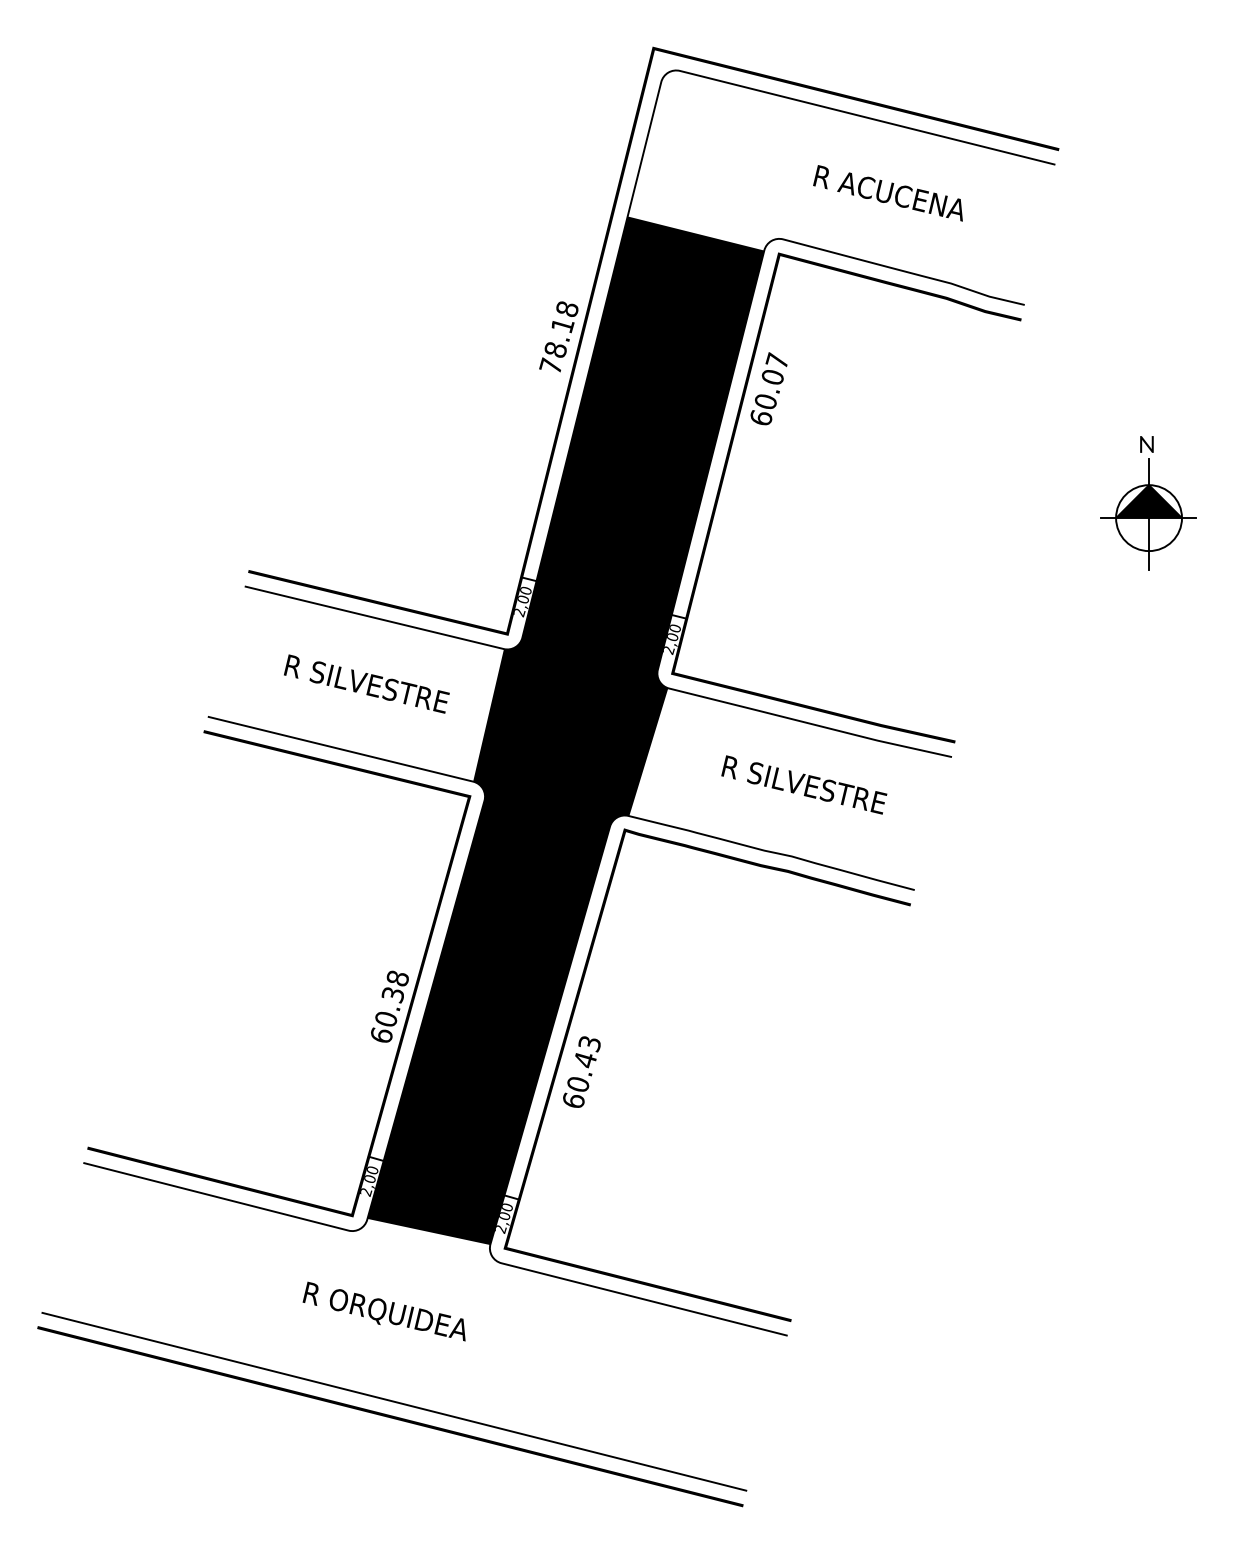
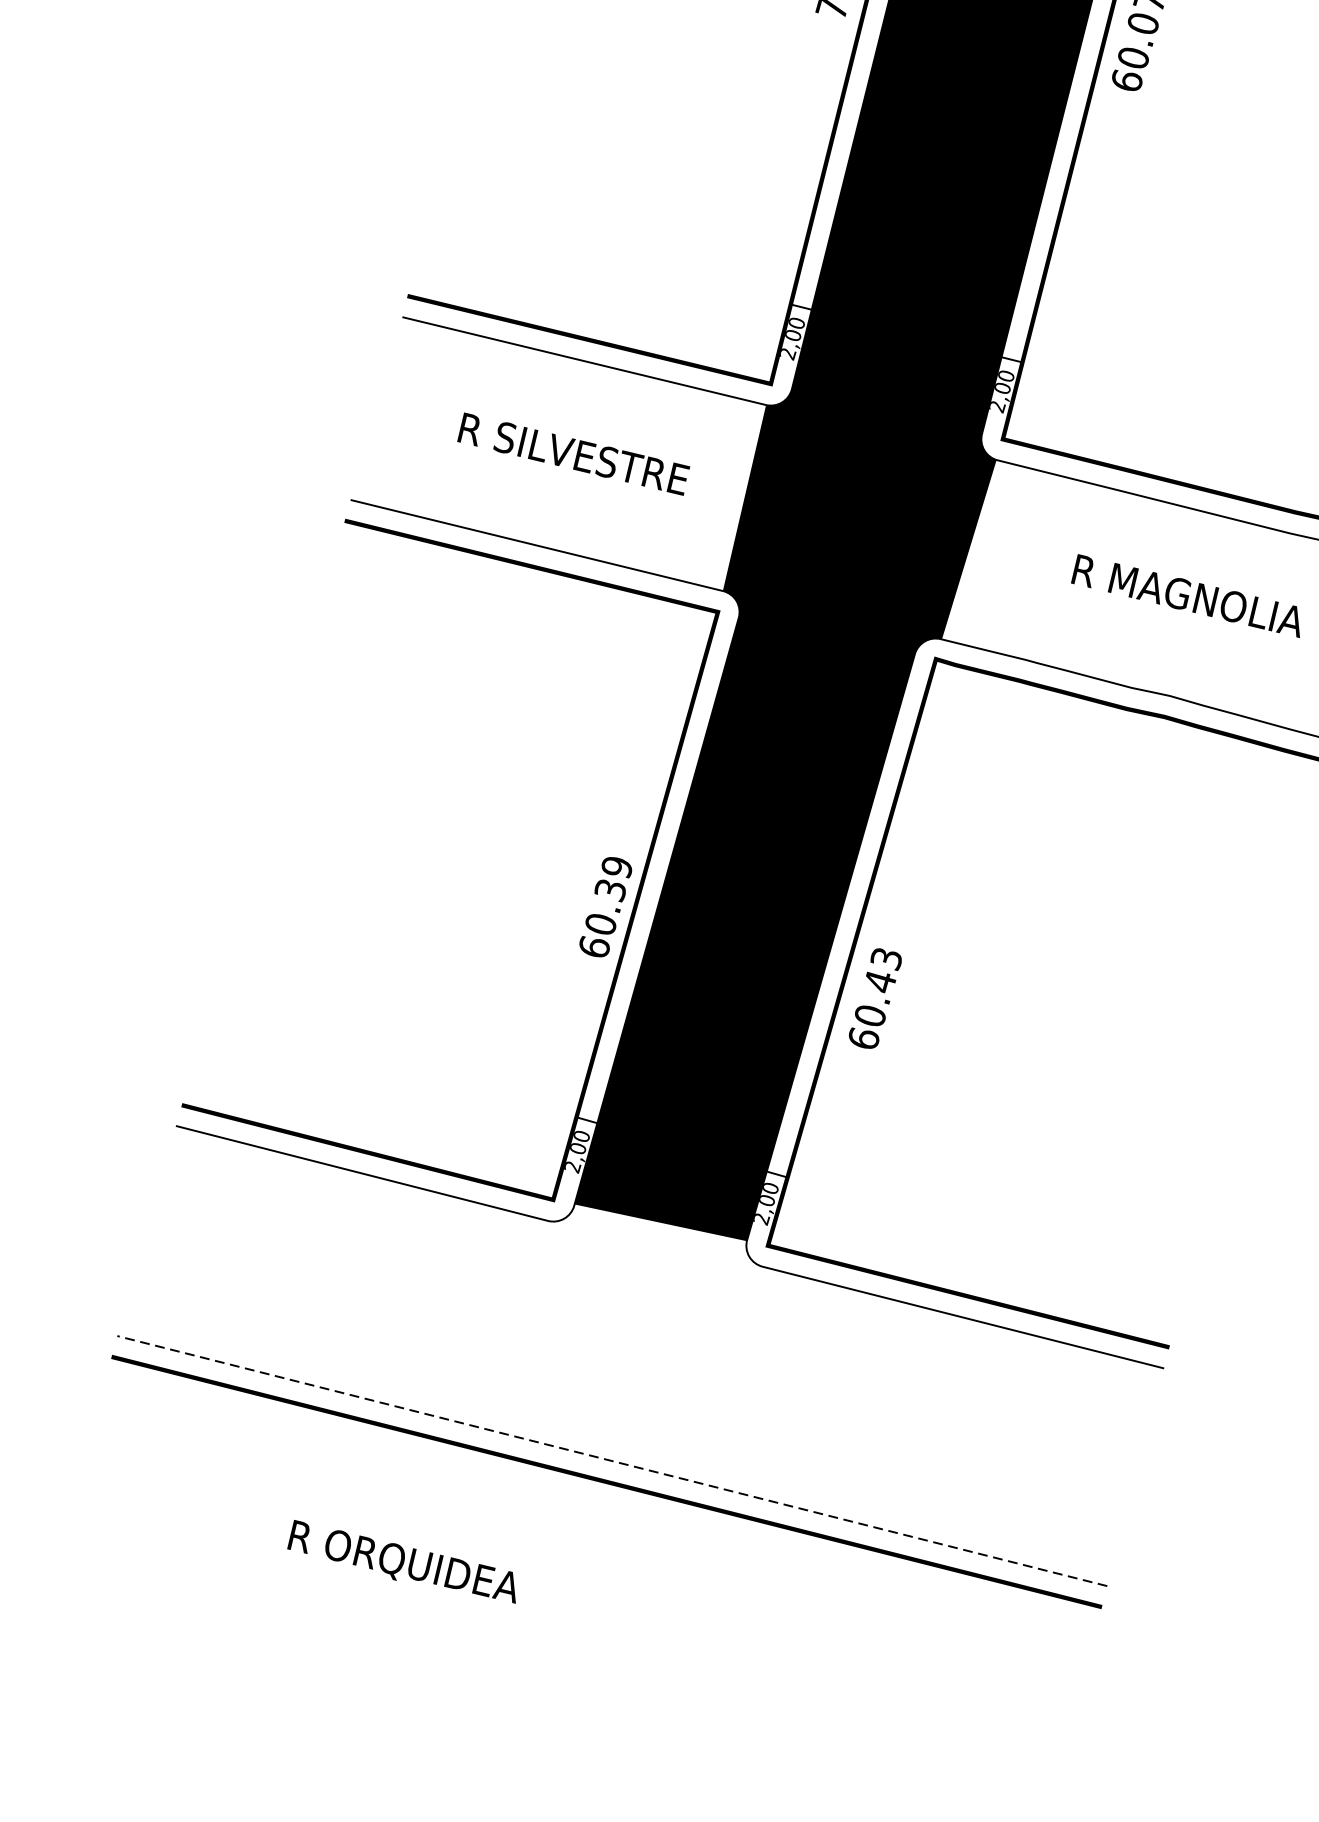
text: (817, 788) -> (1205, 600), R SILVESTRE -> R MAGNOLIA
text: (397, 978) -> (616, 867), 60.38 -> 60.39
text: (383, 1311) -> (400, 1561), moved
line: (394, 1401) -> (612, 1460), solid -> dashed

